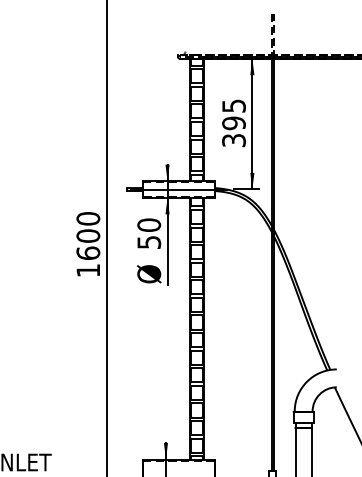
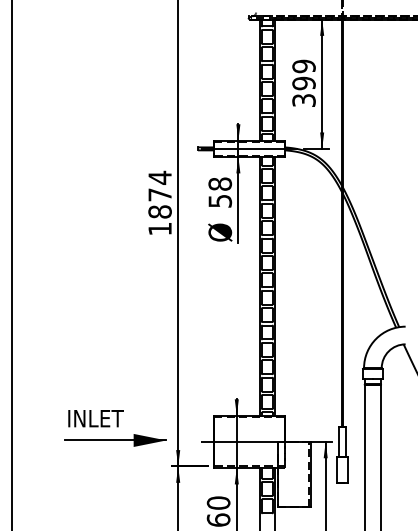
text: (233, 106) -> (303, 66), 395 -> 399
text: (148, 224) -> (219, 183), 50 -> 58
text: (87, 235) -> (159, 194), 1600 -> 1874

